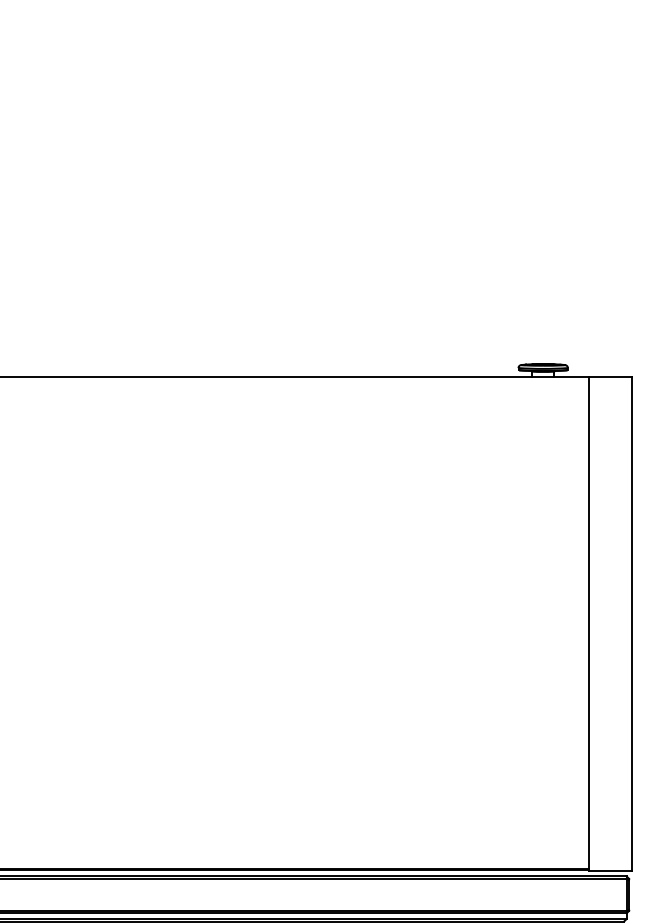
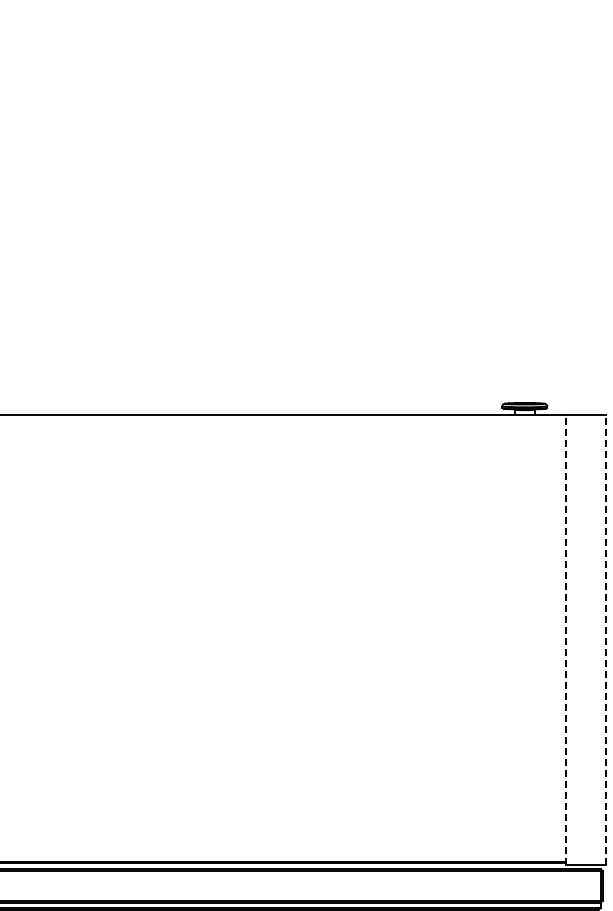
line: (589, 624) -> (566, 639), solid -> dashed
line: (631, 624) -> (605, 639), solid -> dashed

